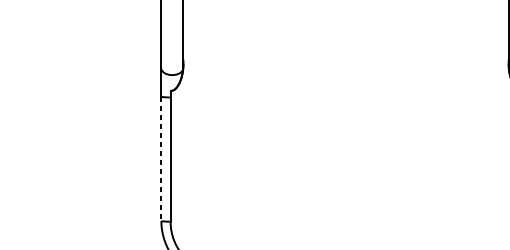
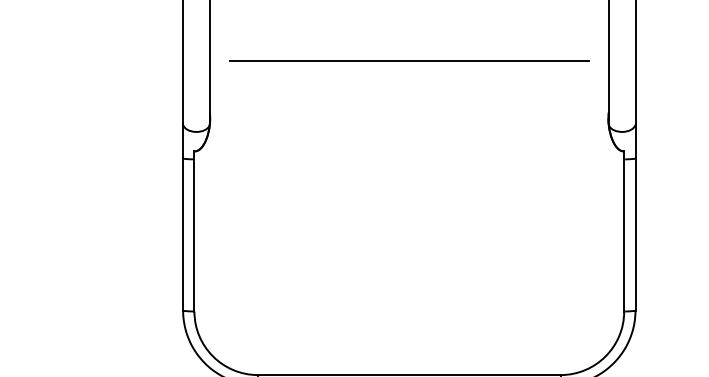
line: (345, 16) -> (408, 60), added
line: (161, 159) -> (183, 235), dashed -> solid

